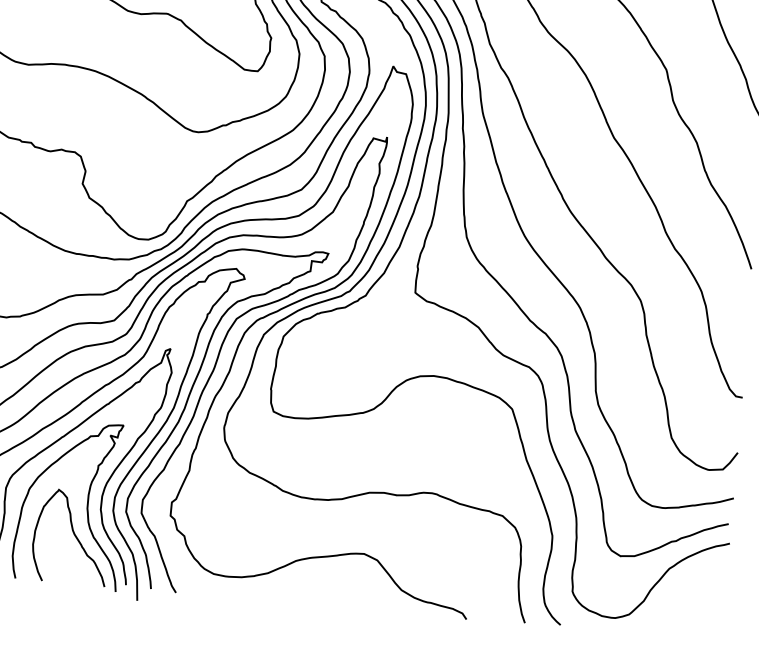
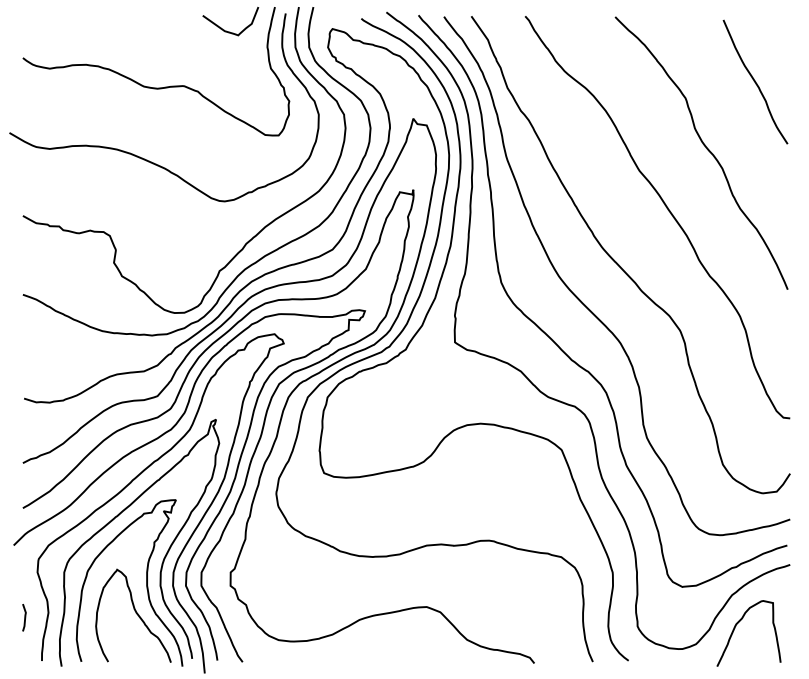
curve: (671, 600) -> (736, 626), added

